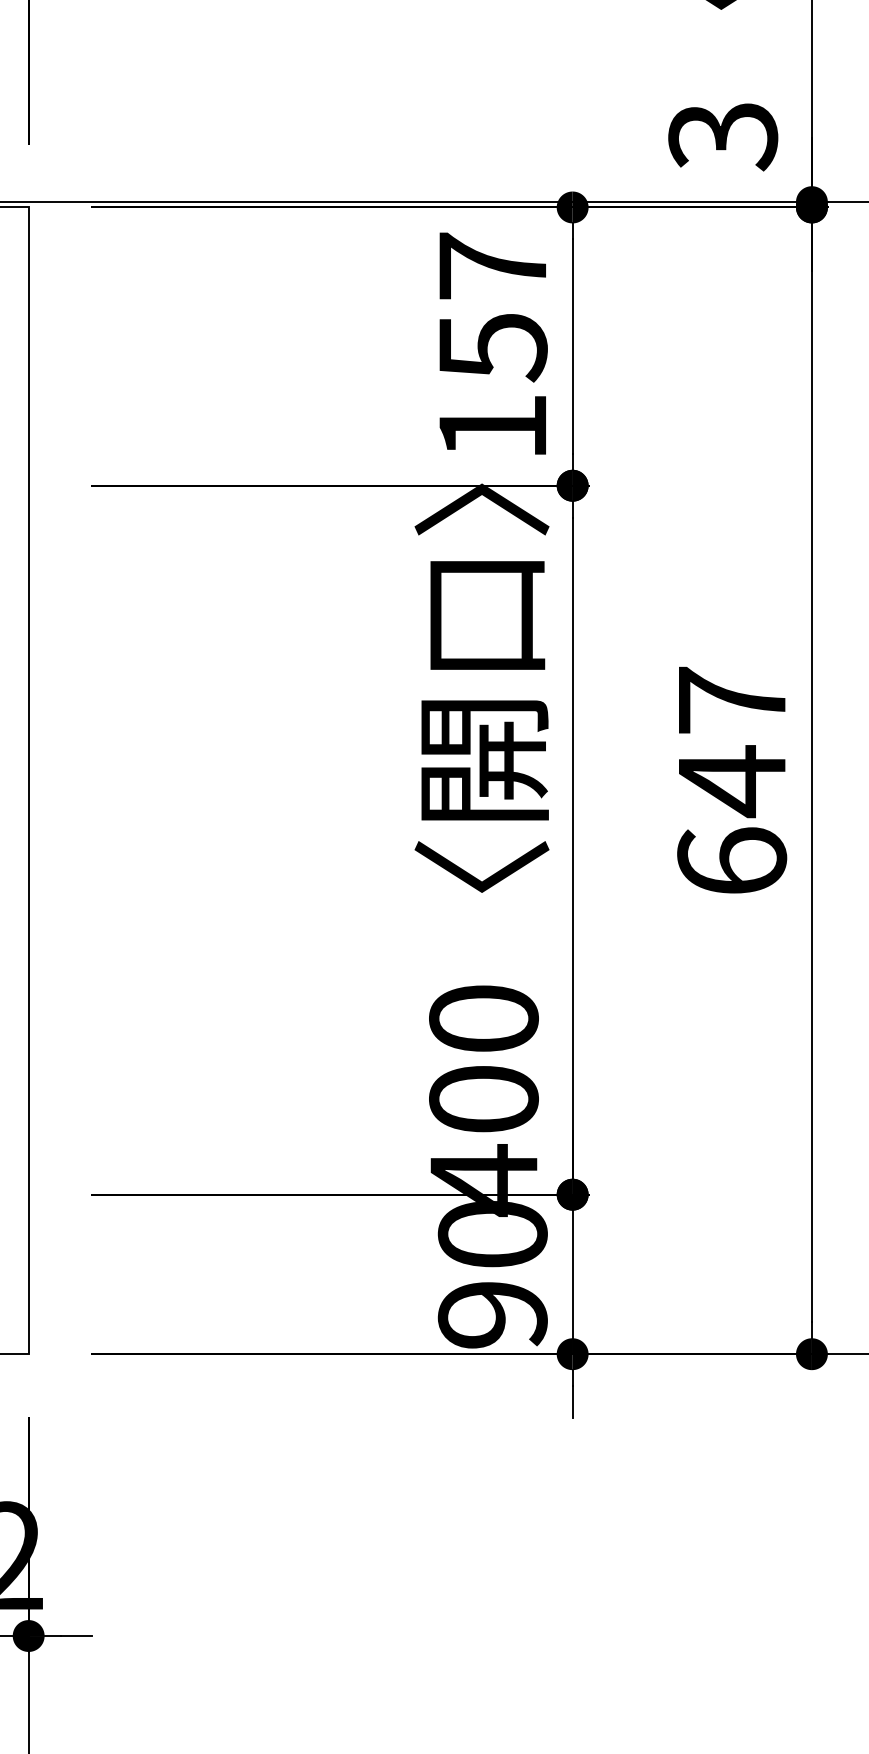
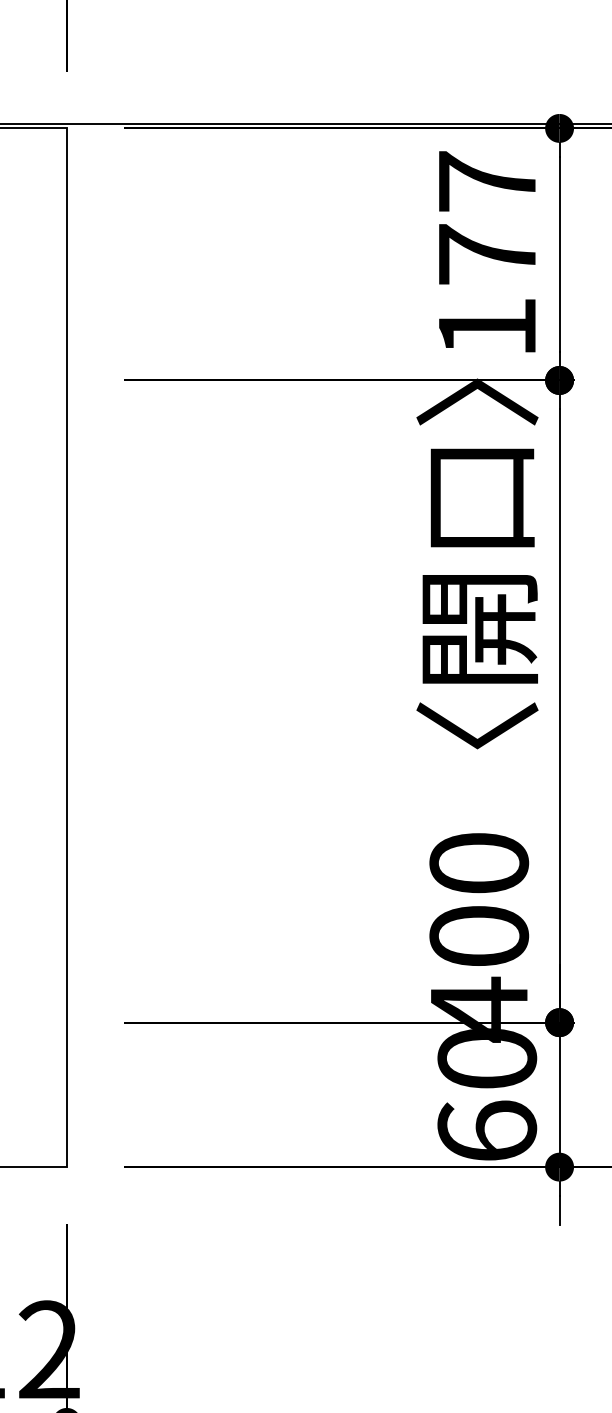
text: (493, 347) -> (487, 255), 157 -> 177
text: (492, 1314) -> (486, 1131), 90 -> 60

